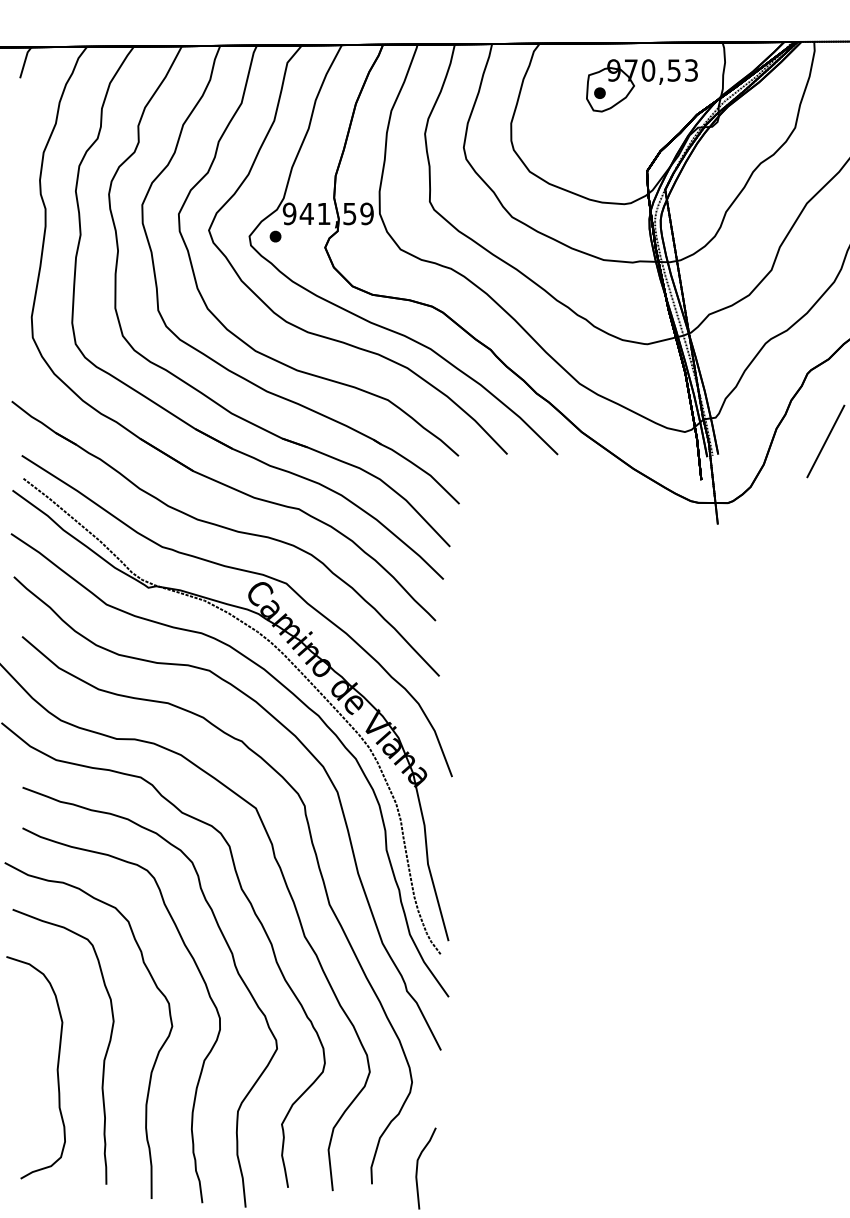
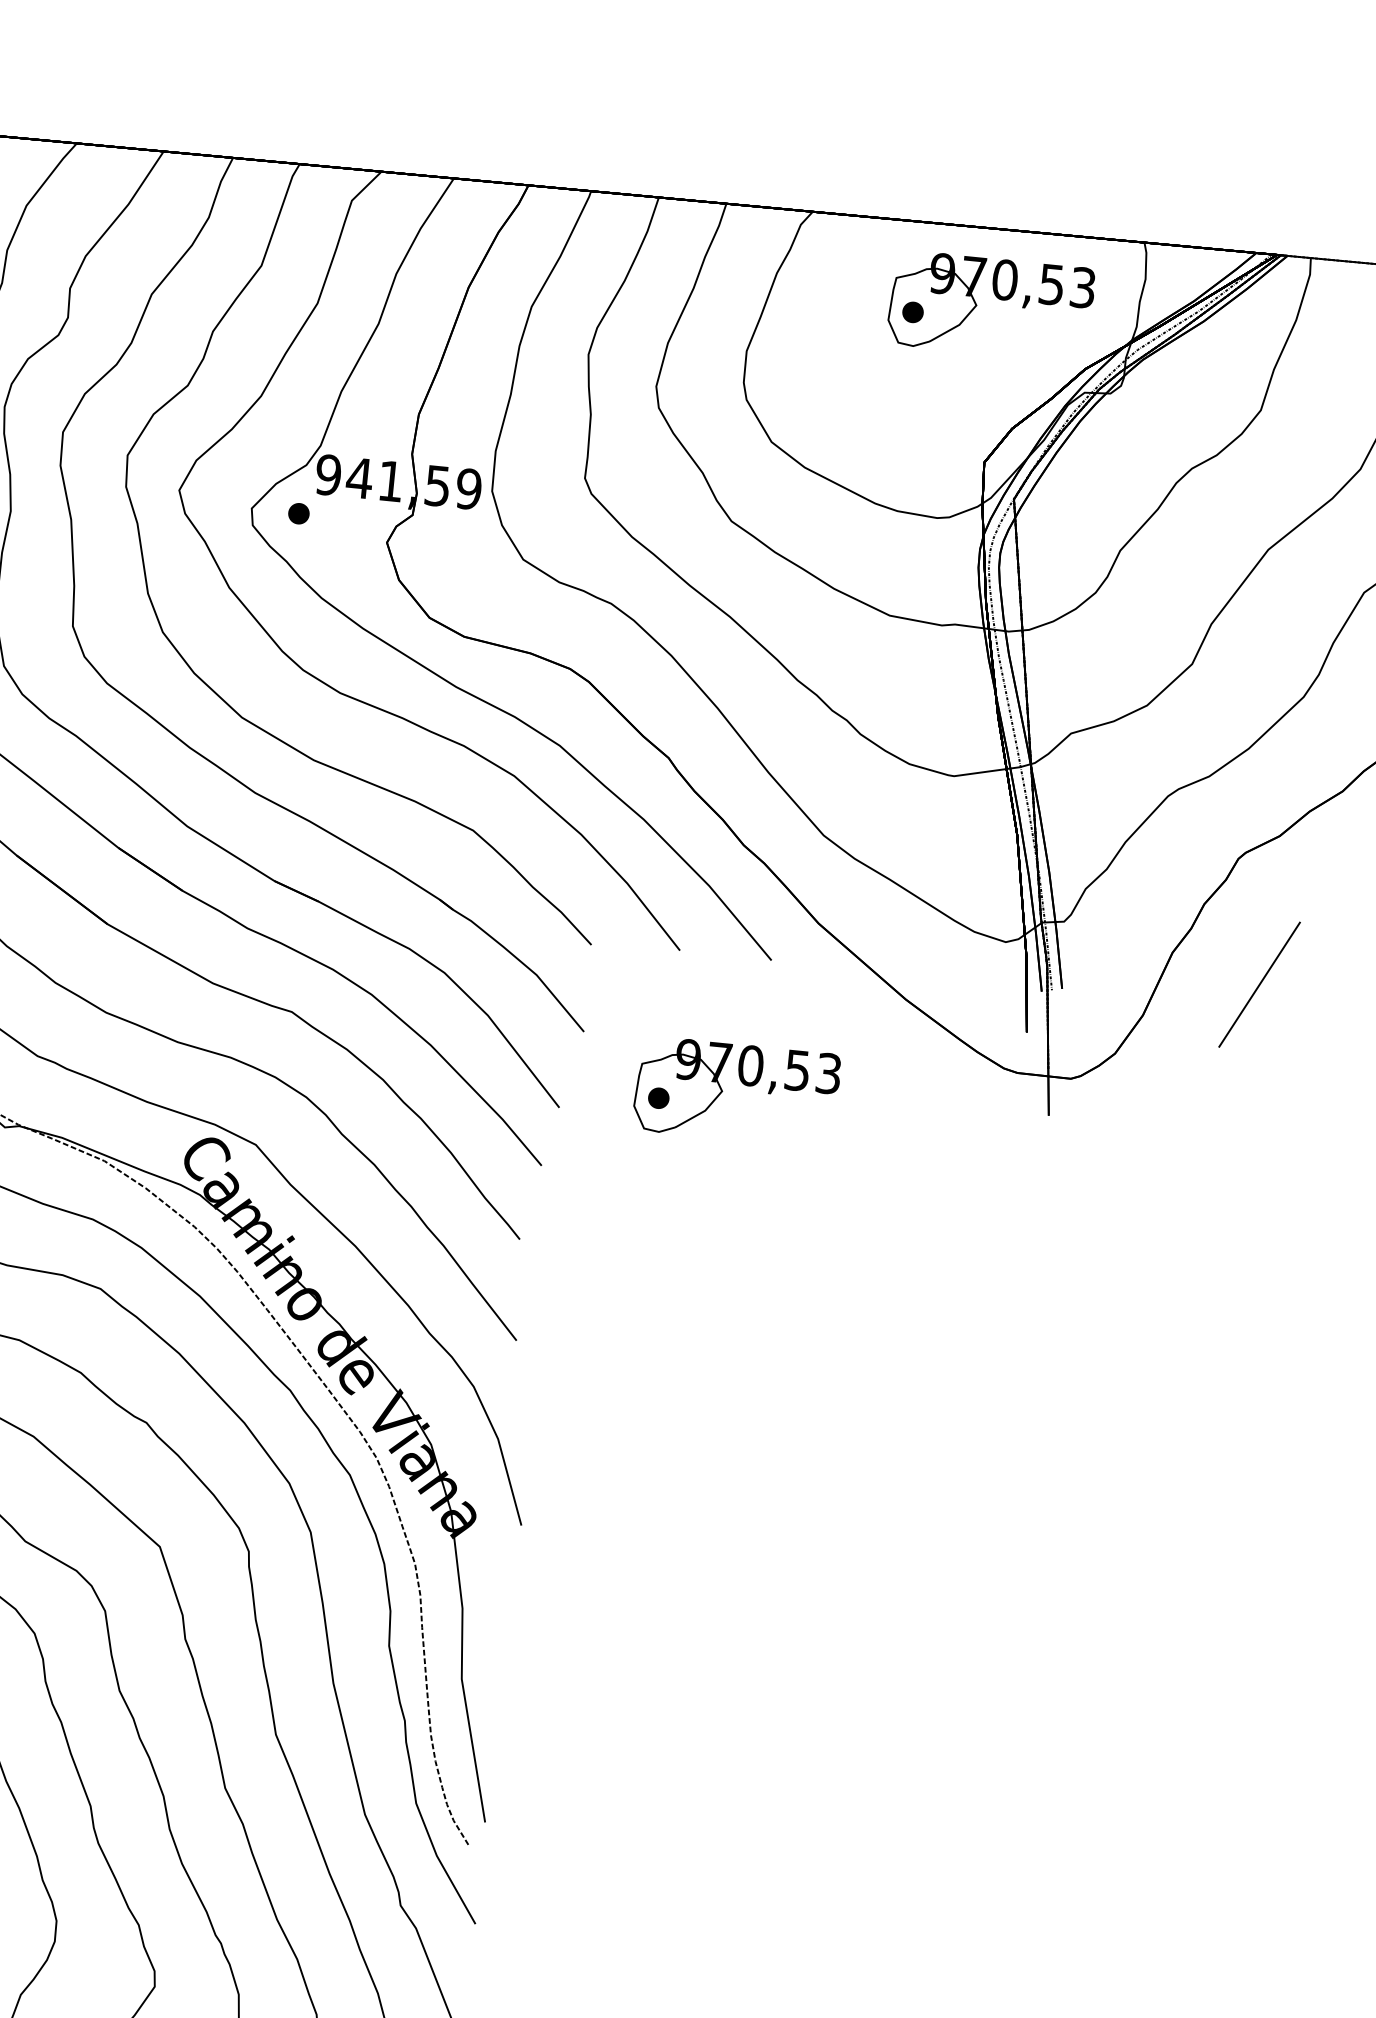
part: (545, 528) -> (735, 1091), added

